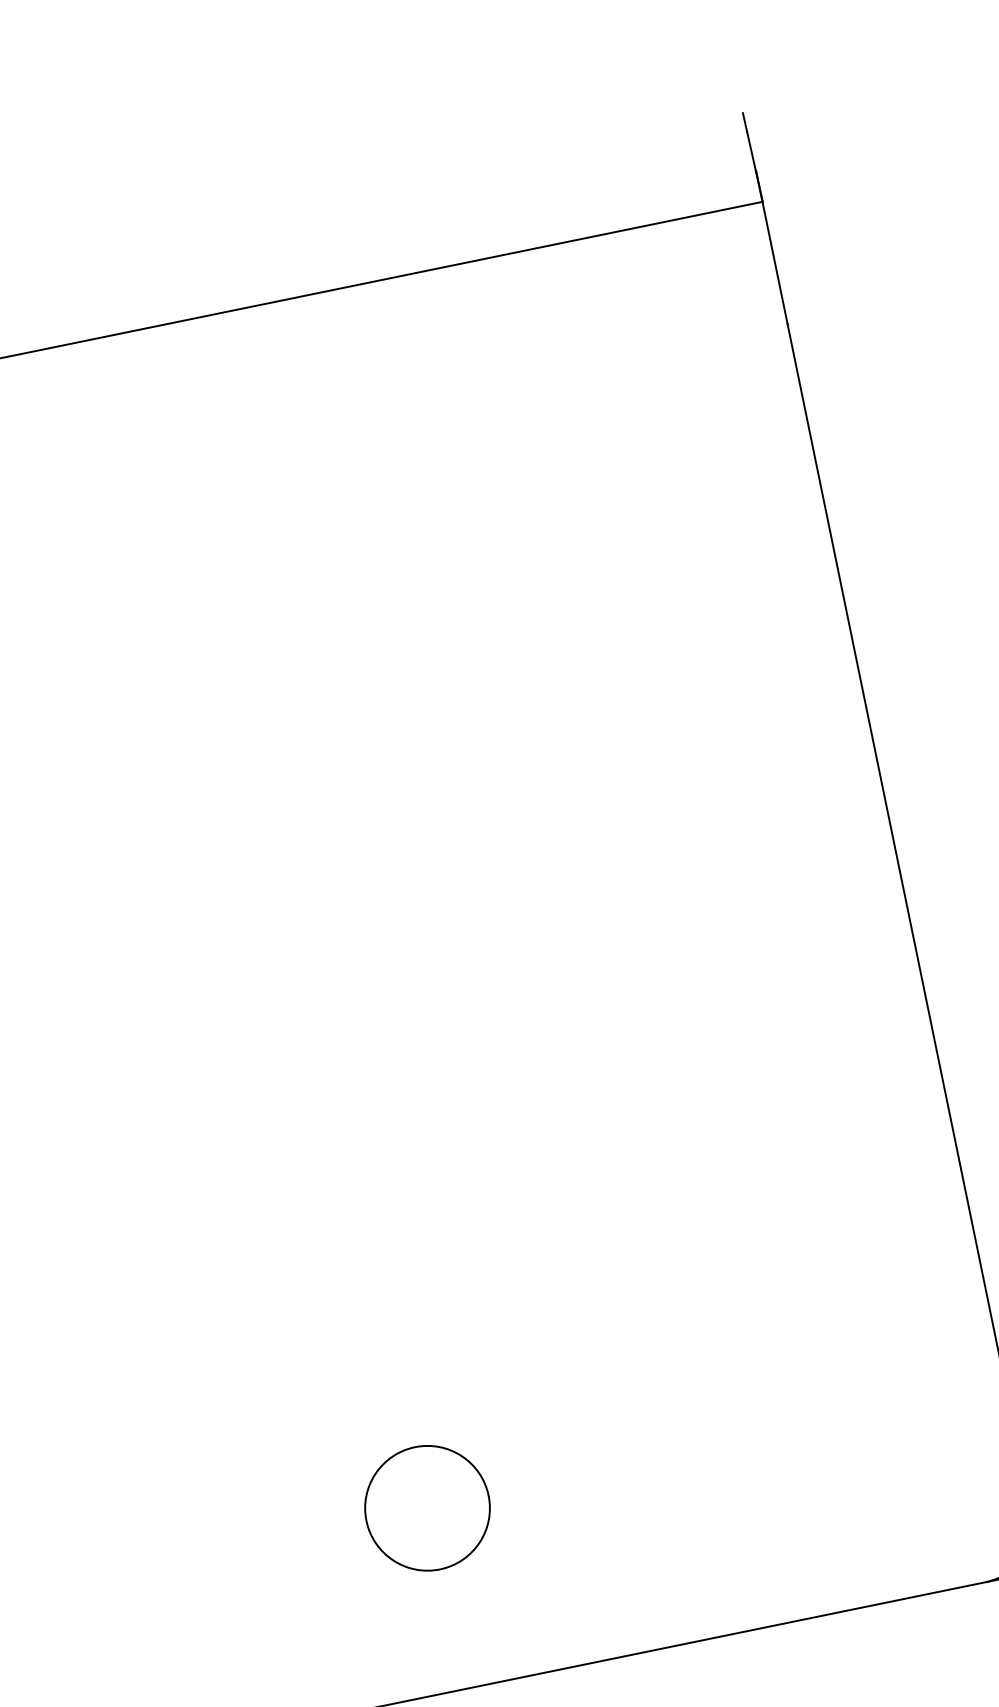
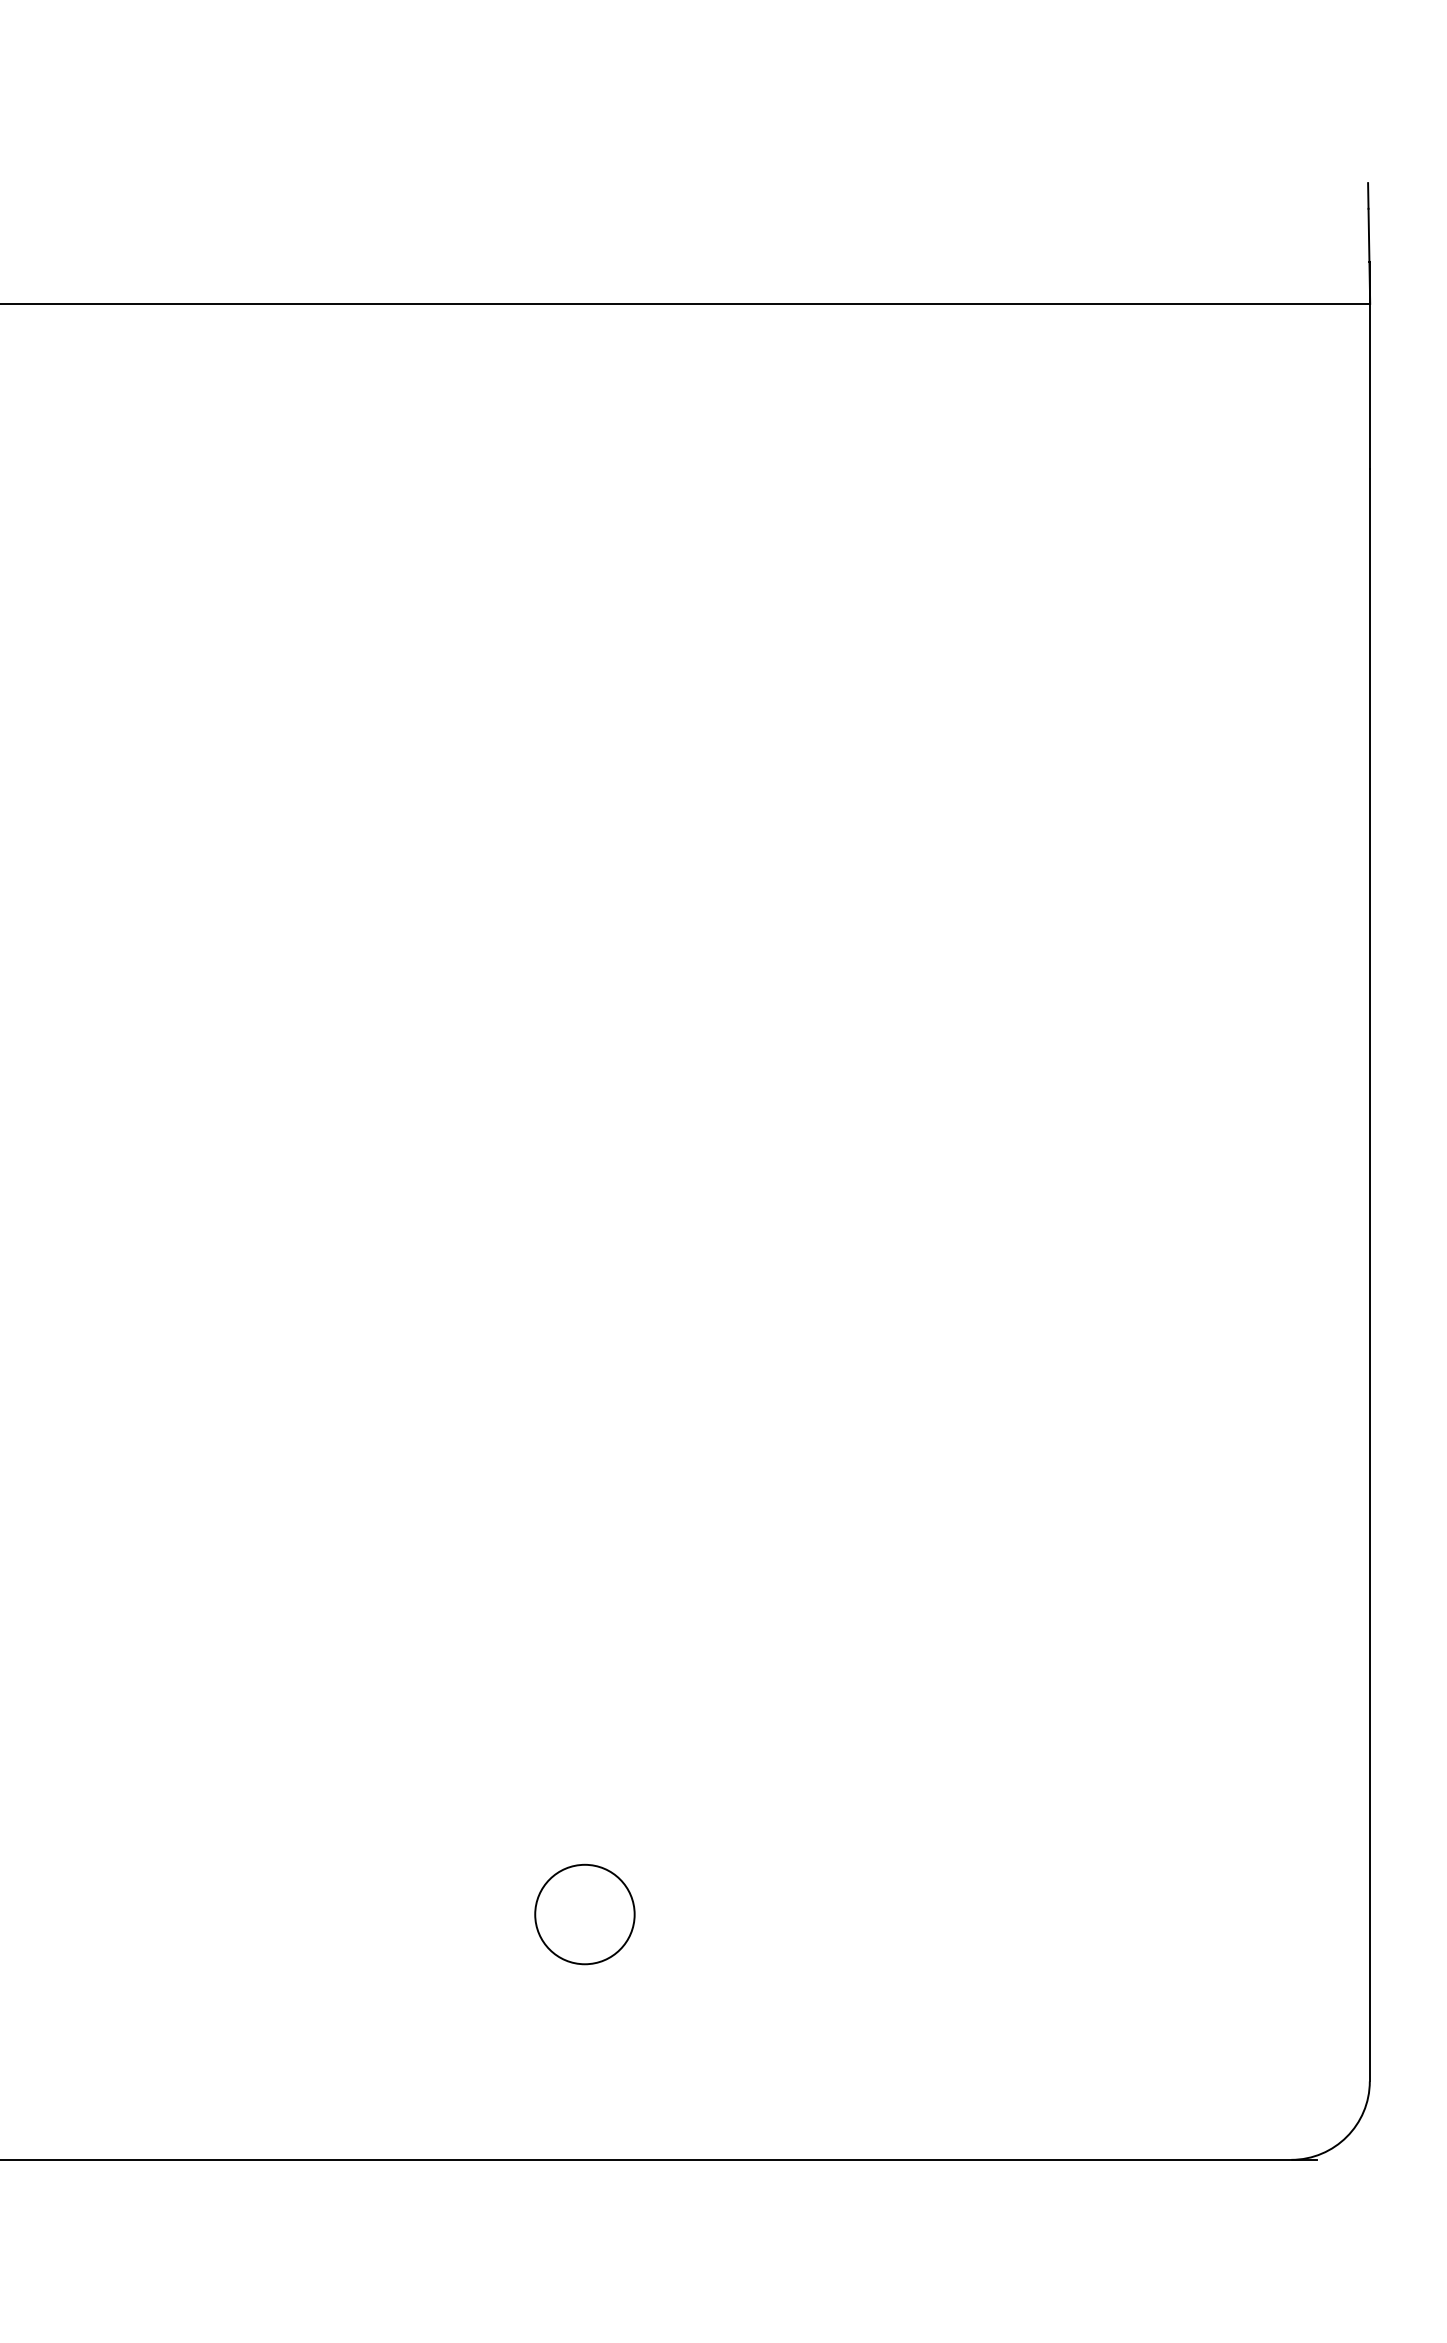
circle: (427, 1508) -> (584, 1914), size x0.6

